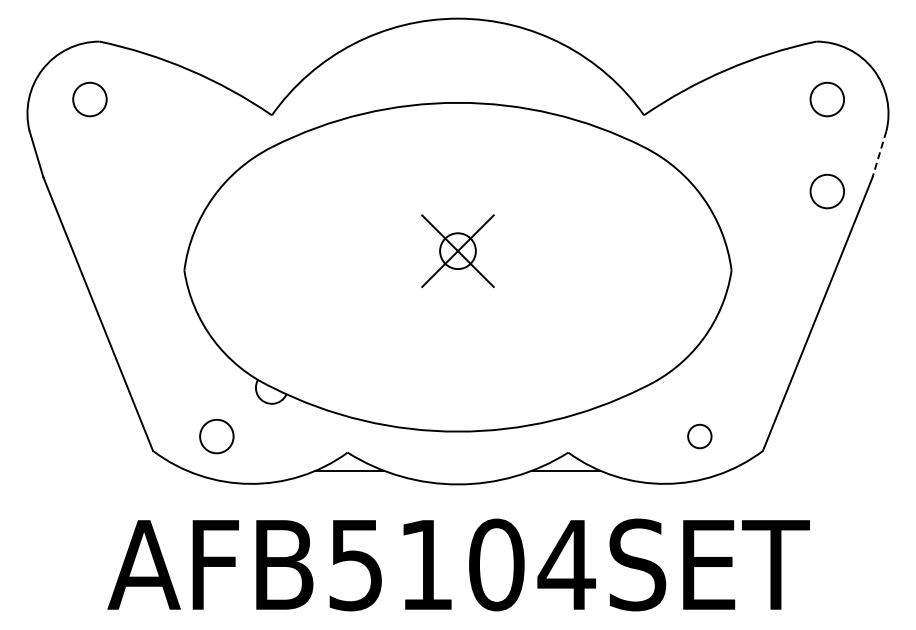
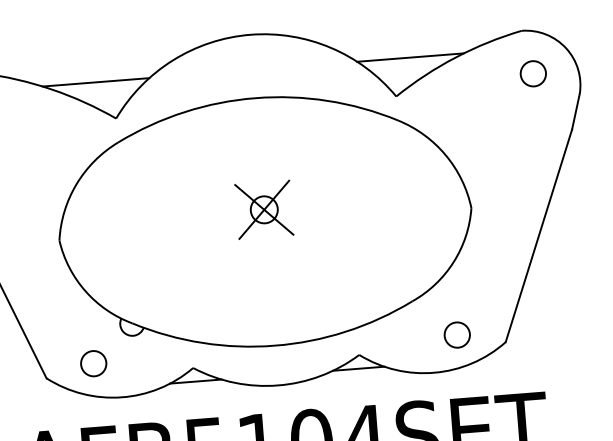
line: (248, 65) -> (95, 82), added
line: (666, 65) -> (410, 57), added
line: (879, 154) -> (575, 112), dashed -> solid
circle: (826, 191) -> (538, 143), removed
circle: (699, 436) -> (457, 335), size x1.43

